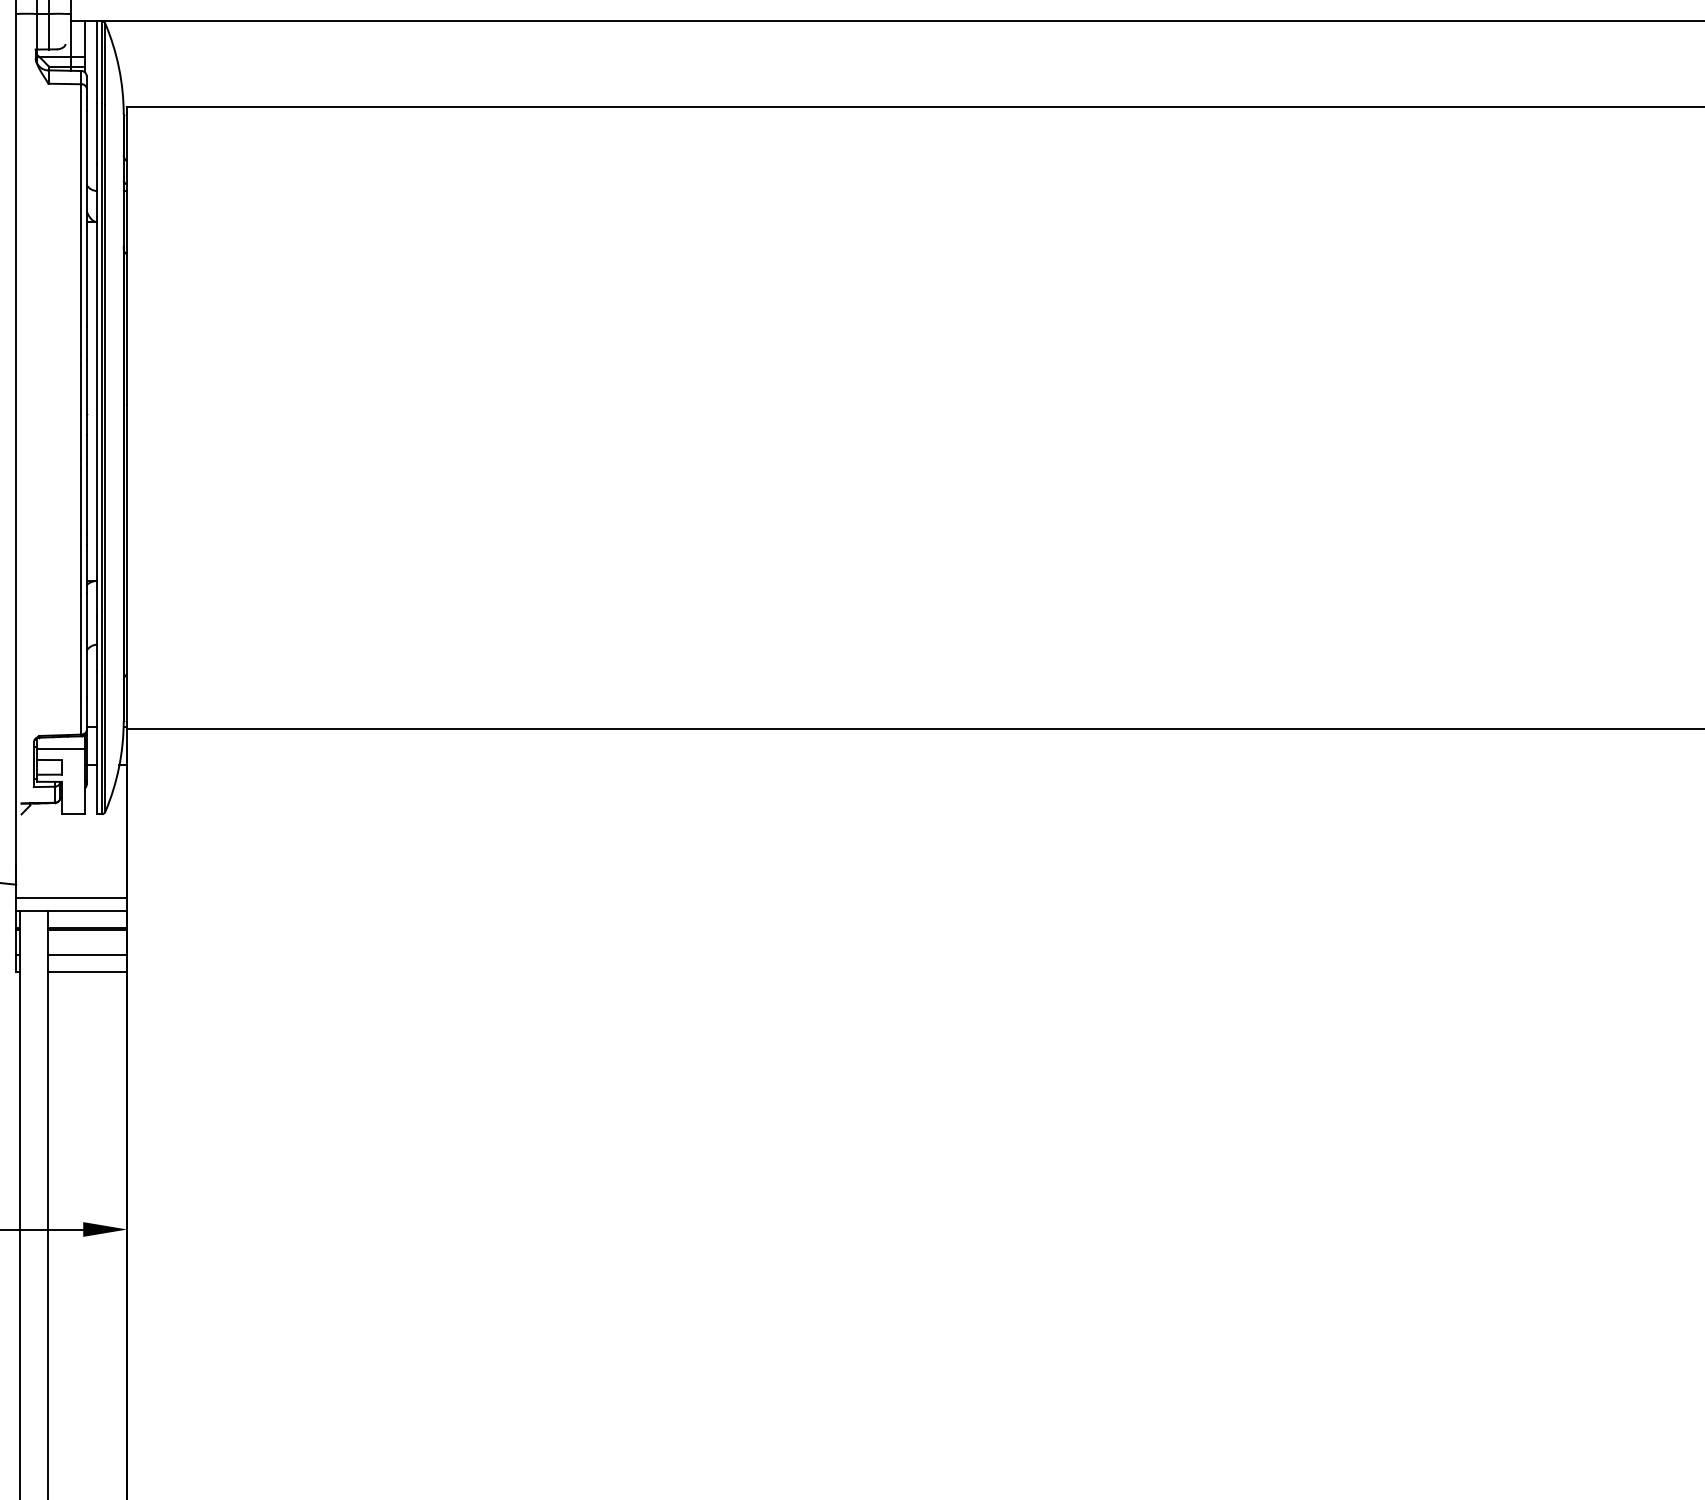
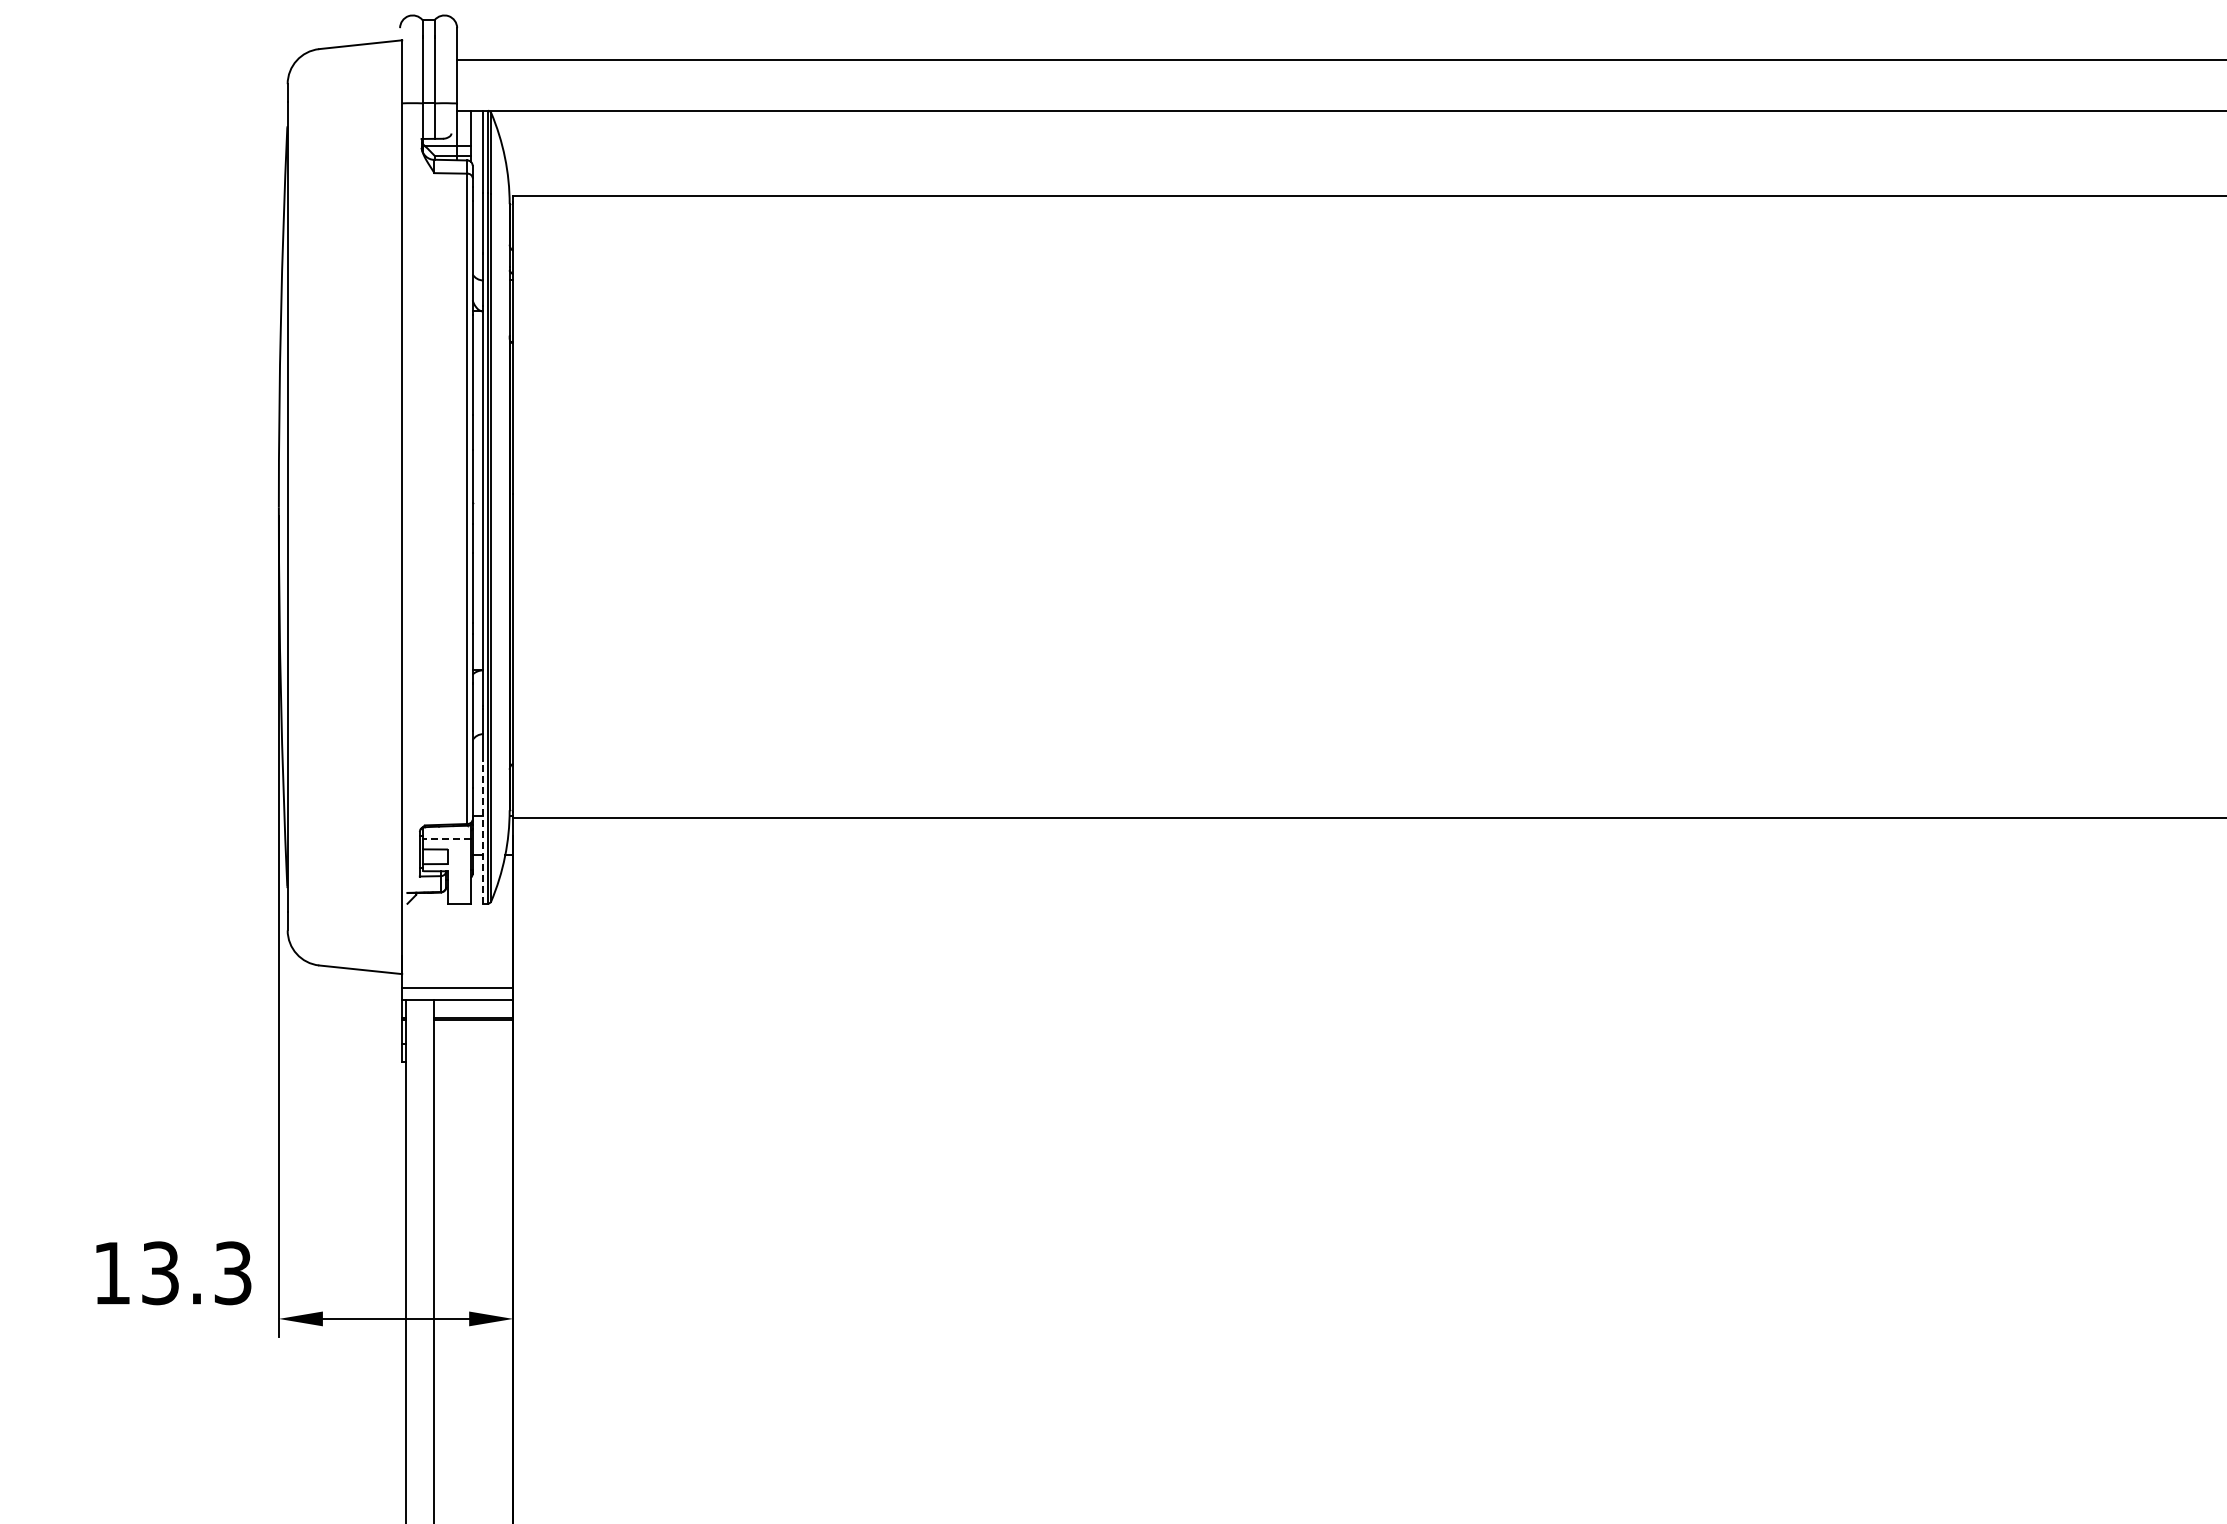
line: (97, 742) -> (483, 831), solid -> dashed
line: (61, 749) -> (447, 838), solid -> dashed
line: (87, 955) -> (473, 1044), removed
line: (87, 972) -> (473, 1061), removed

